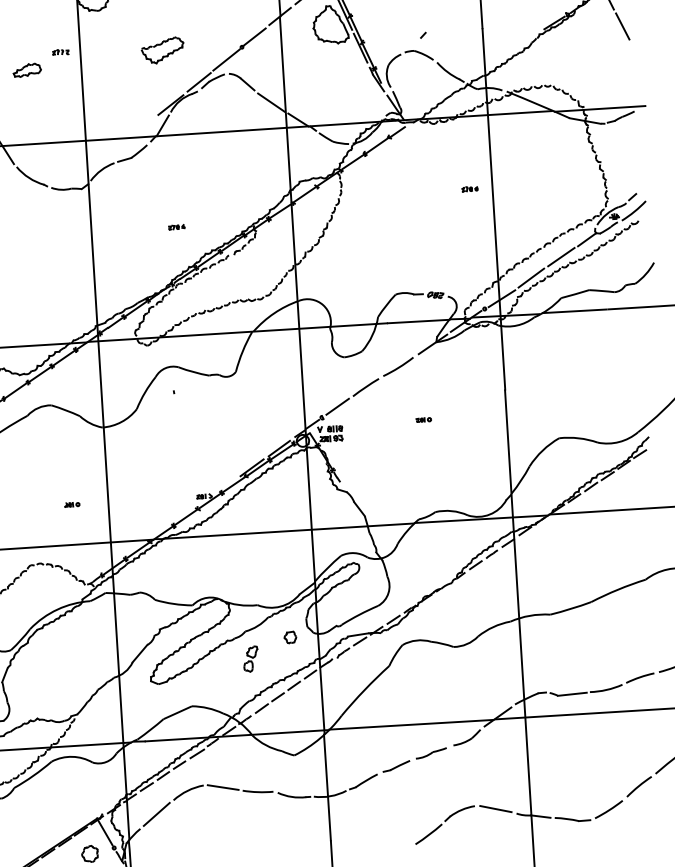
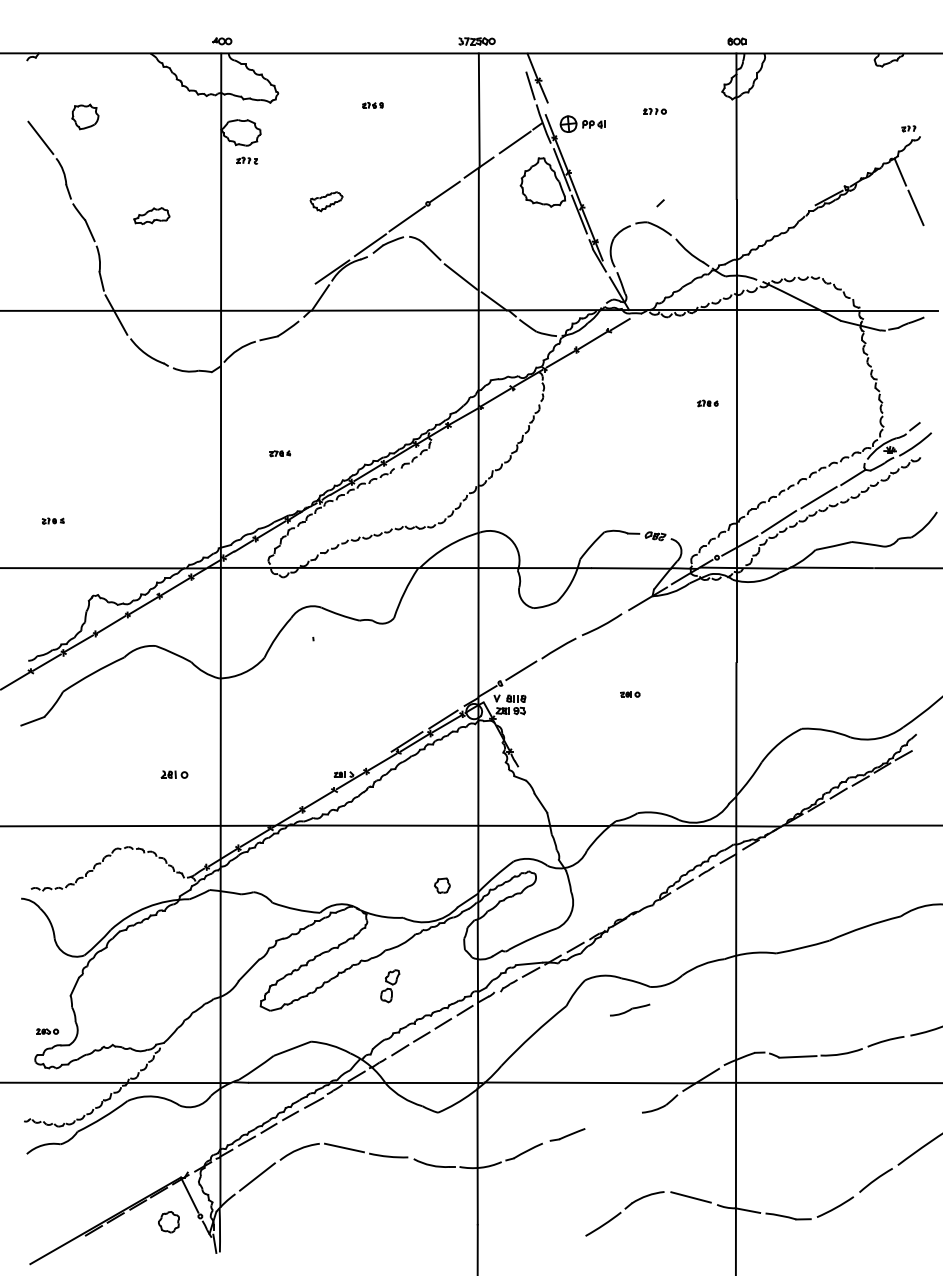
part: (162, 50) -> (326, 201), size x0.6
part: (61, 52) -> (247, 160), moved
part: (177, 227) -> (280, 453), moved
part: (72, 504) -> (174, 774), size x1.4
part: (290, 637) -> (442, 885), moved
part: (431, 752) -> (630, 1009), moved

